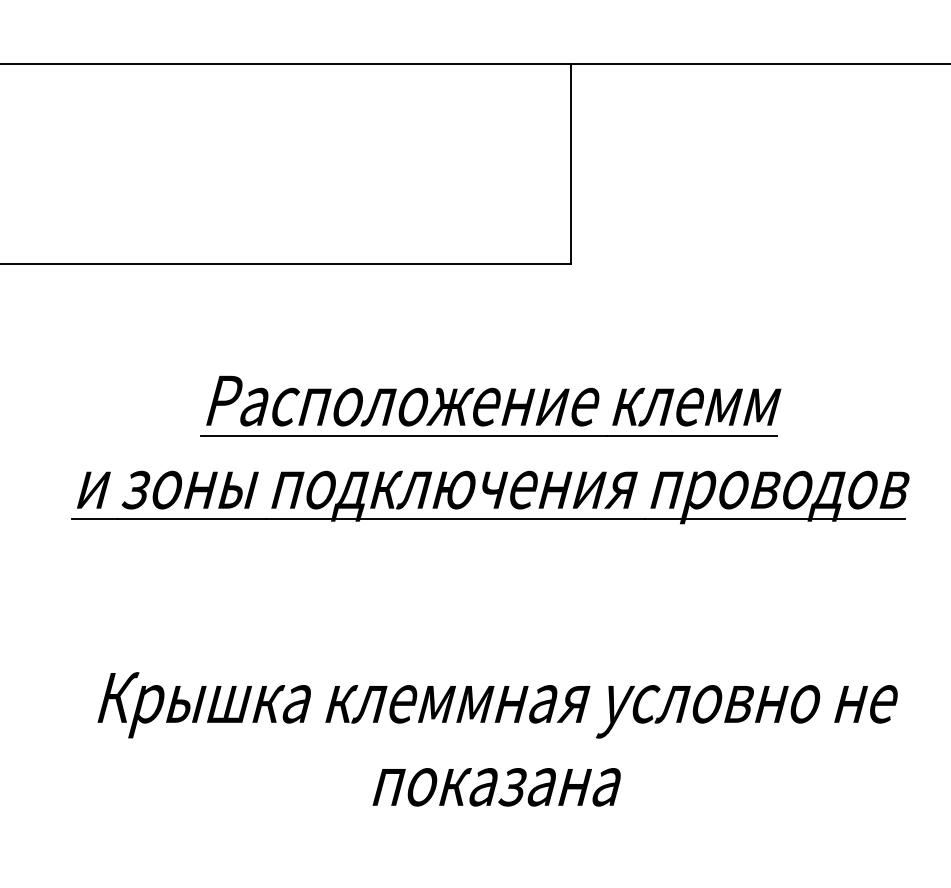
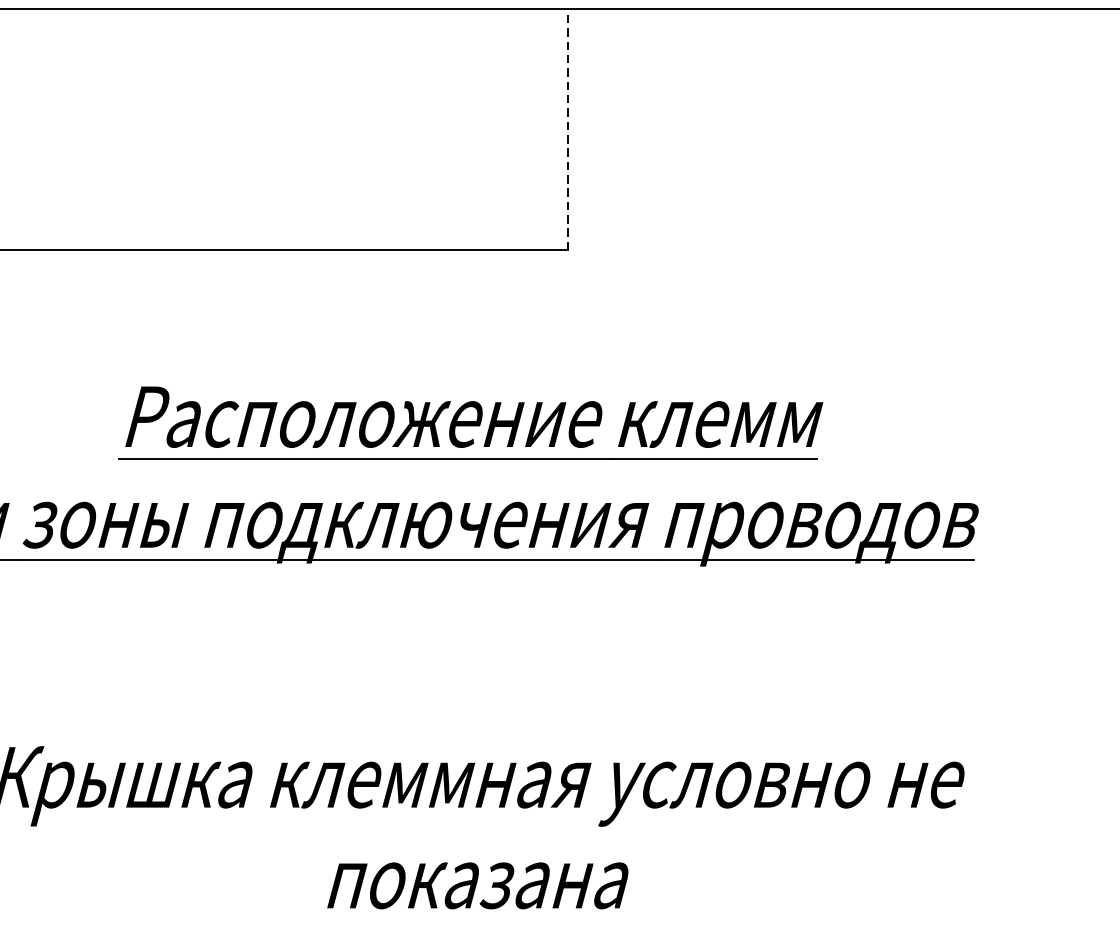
line: (570, 163) -> (567, 128), solid -> dashed

